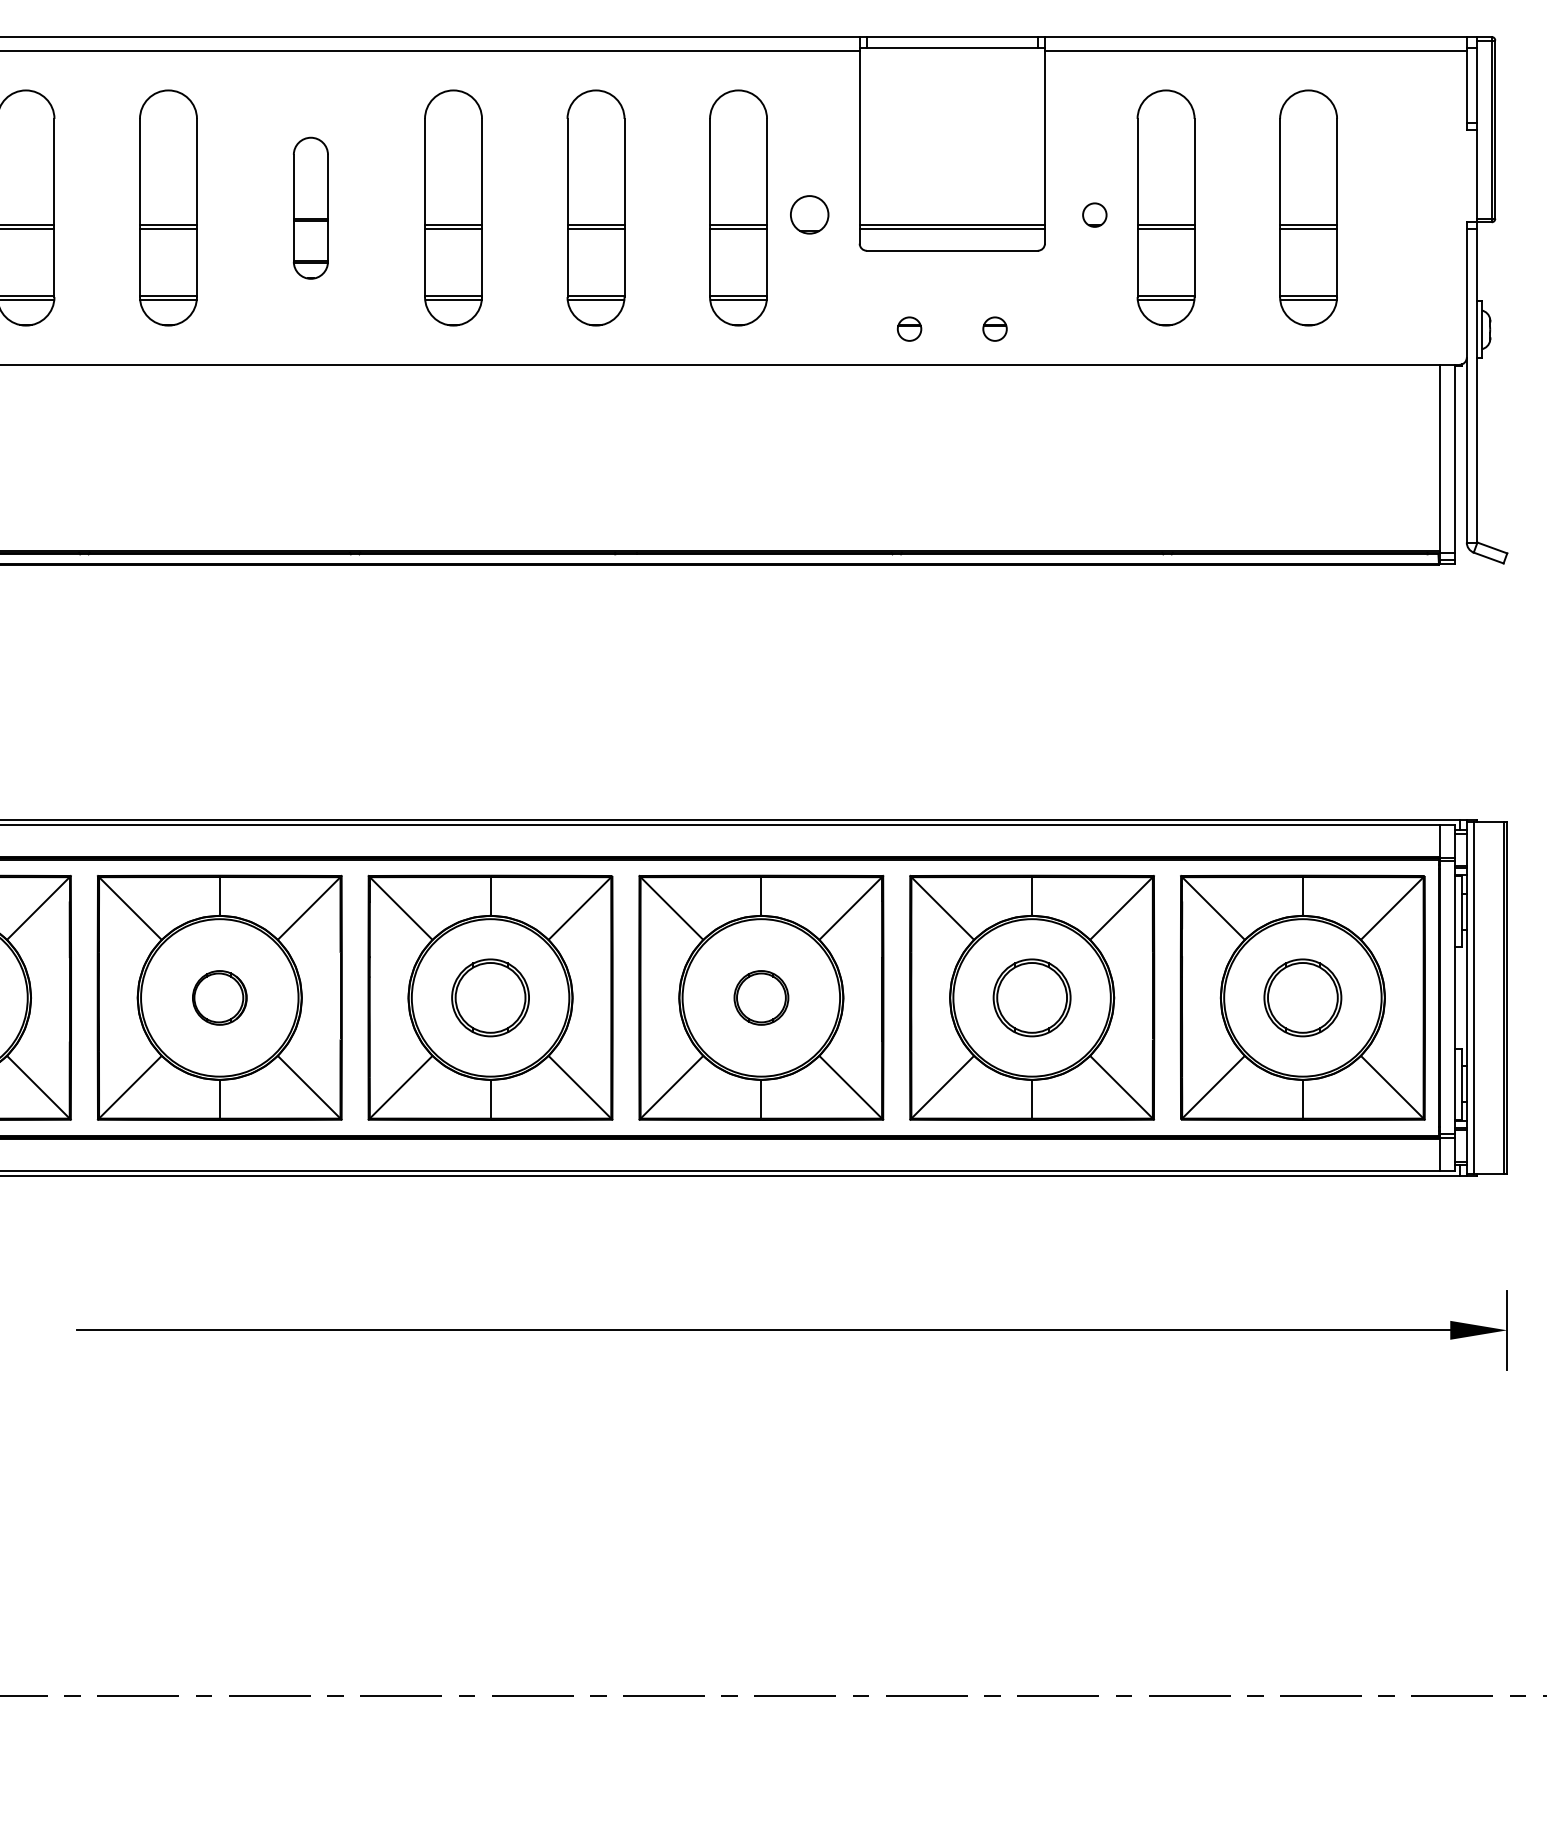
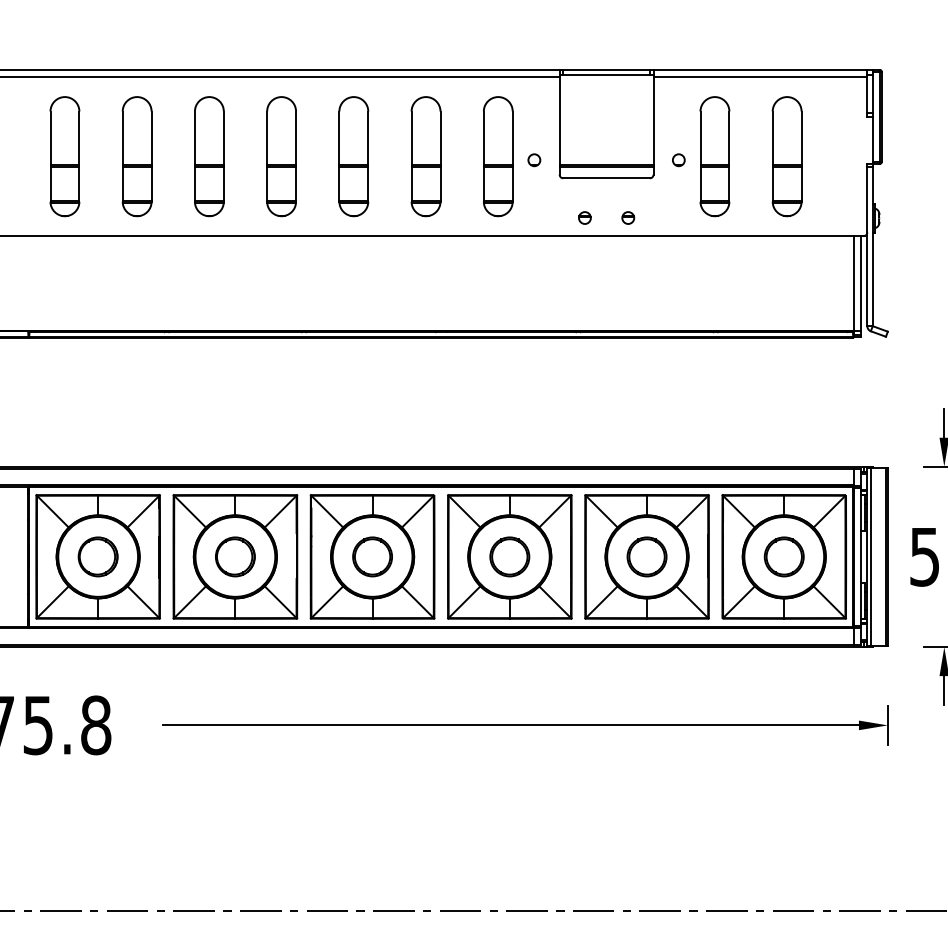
part: (310, 207) -> (281, 156), size x1.67
part: (810, 215) -> (534, 160), size x0.62
part: (220, 997) -> (235, 556), size x1.43
part: (760, 997) -> (509, 556), size x1.43

